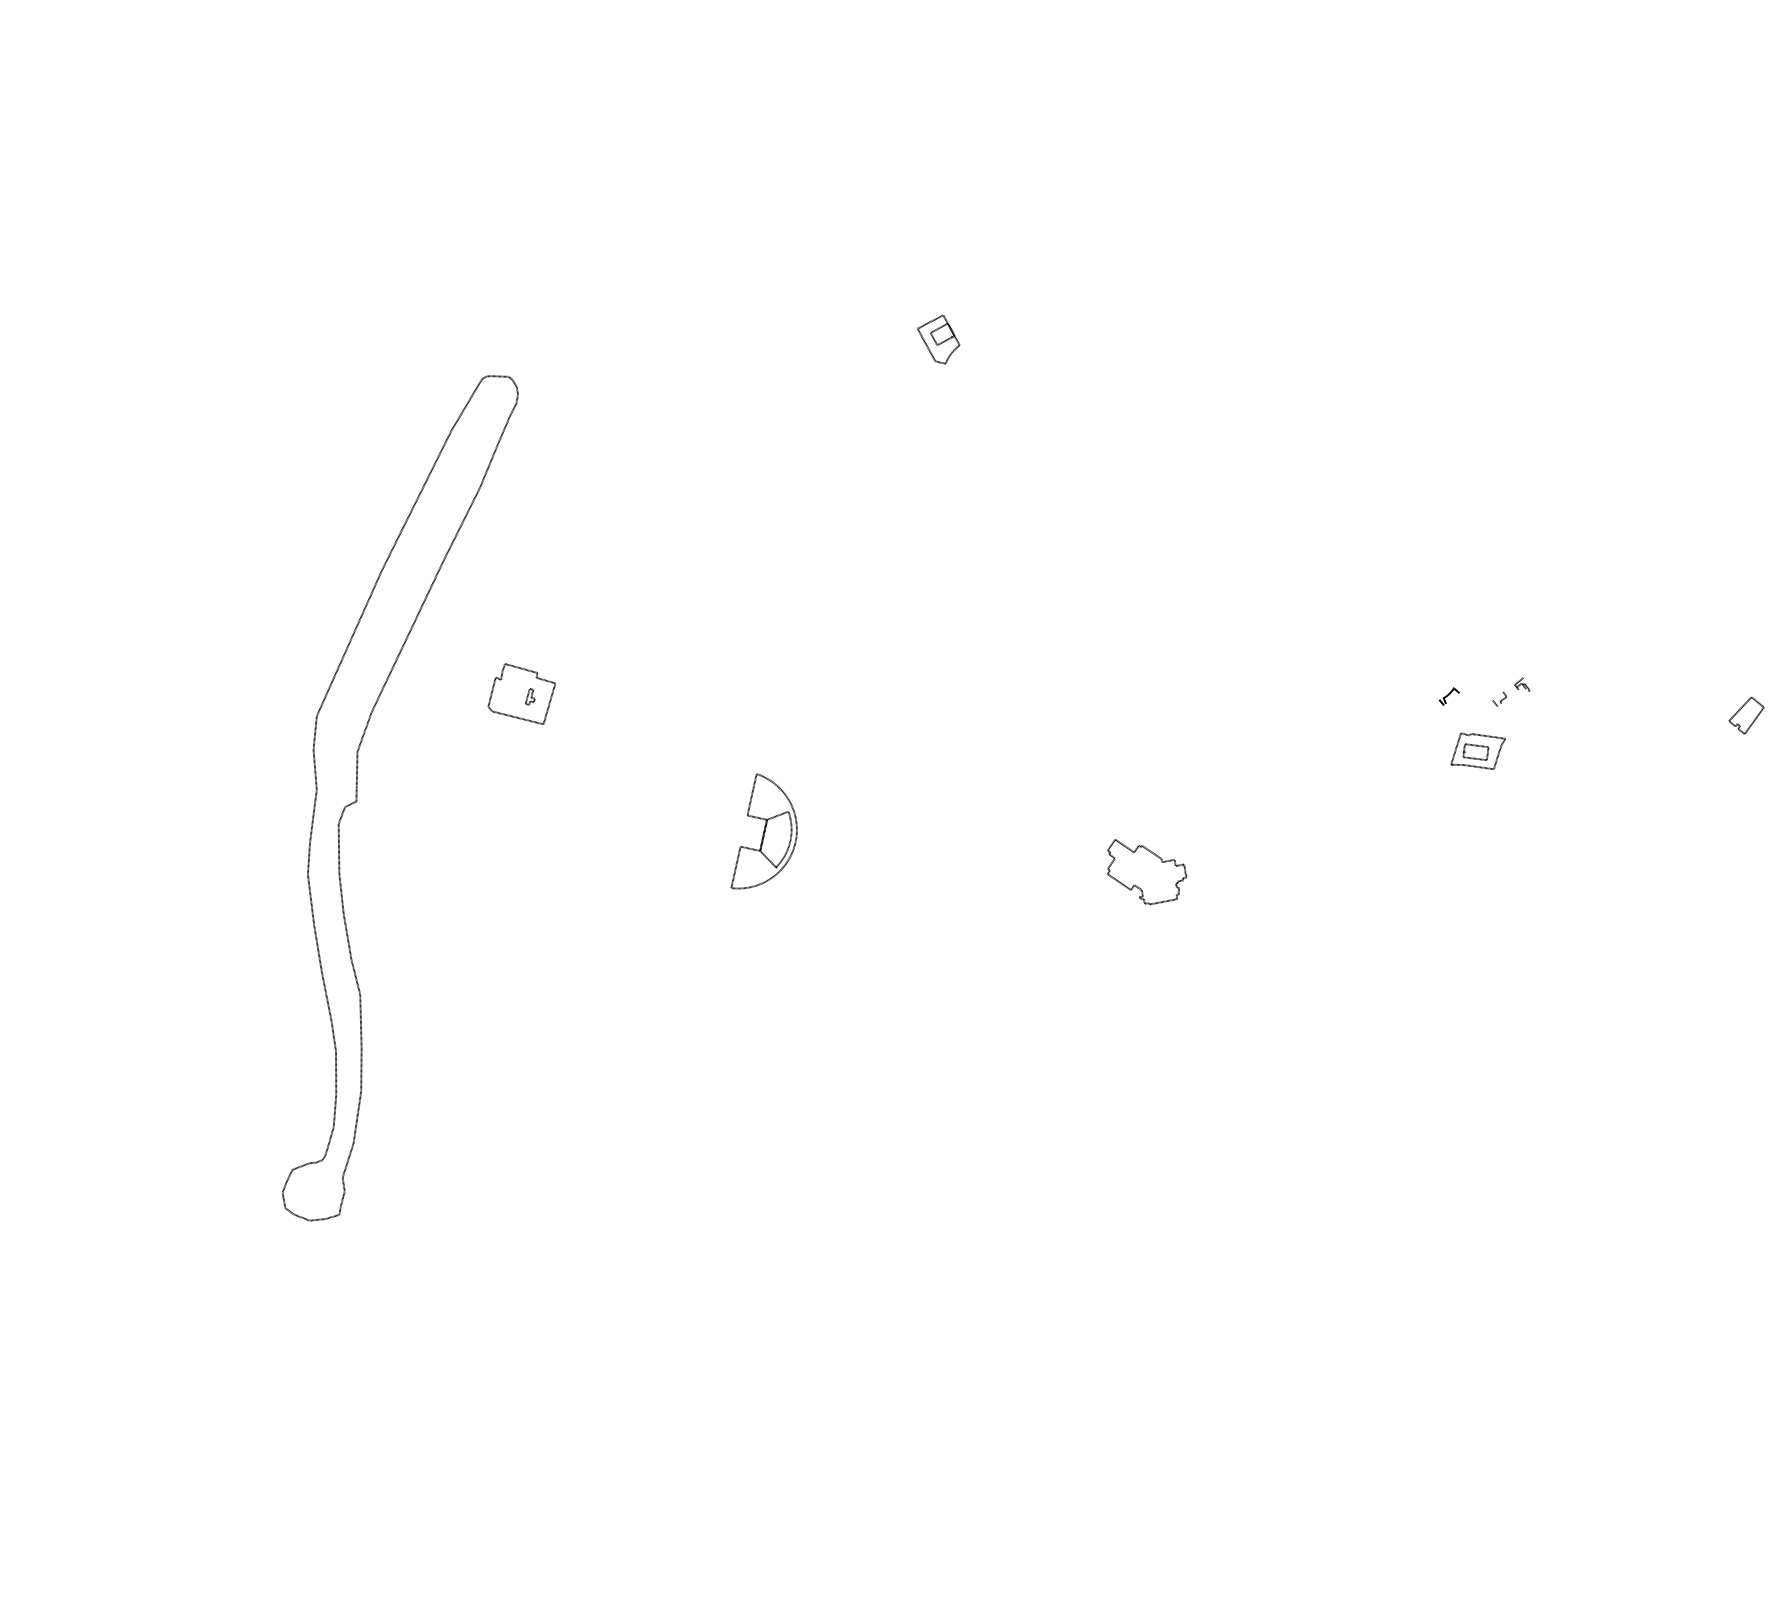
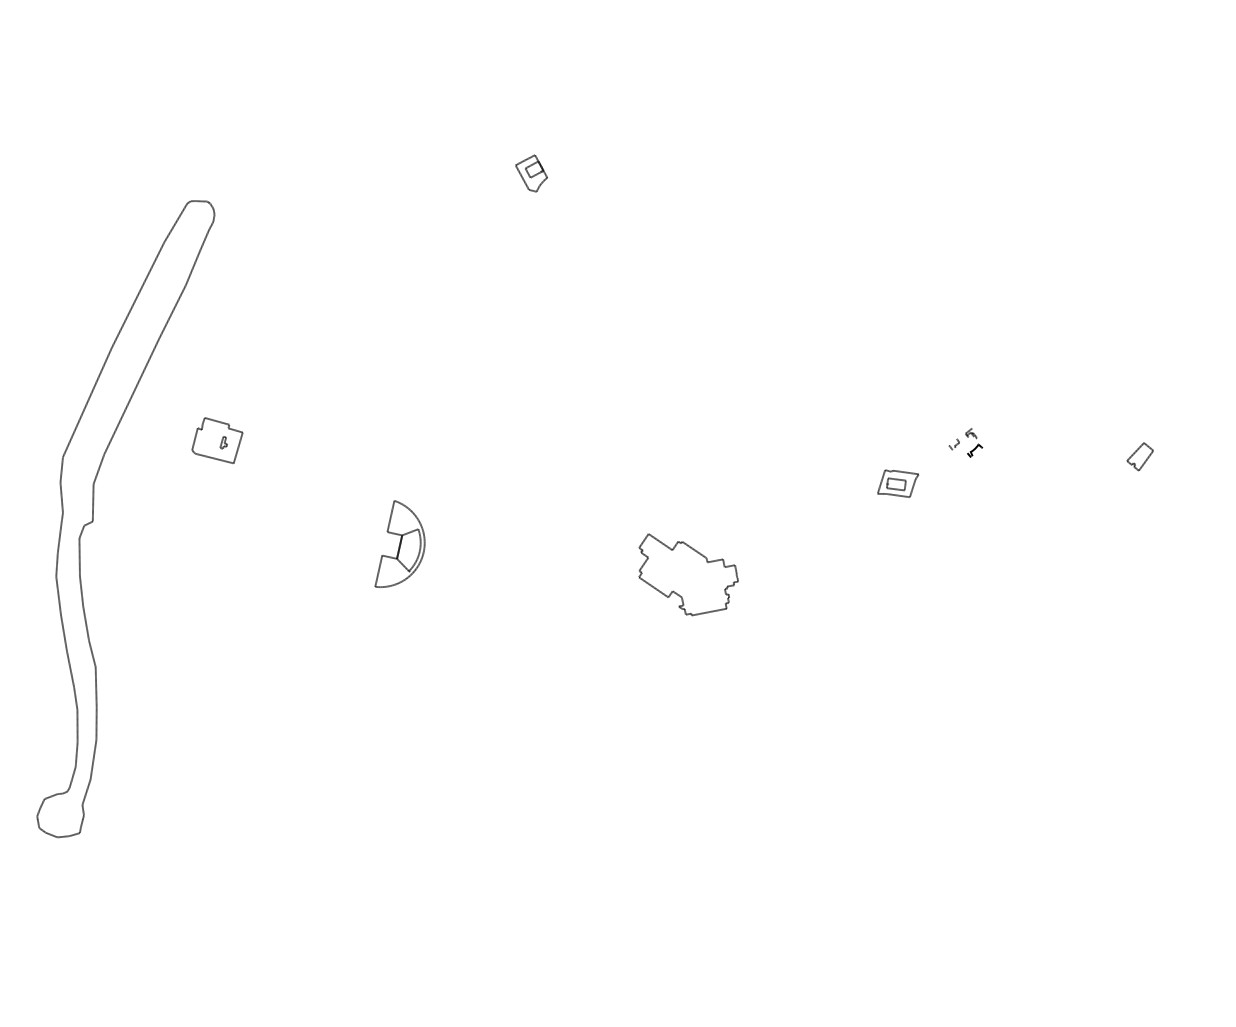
part: (1448, 696) -> (974, 450), moved
part: (1477, 750) -> (897, 483), moved
part: (1146, 871) -> (688, 574), size x1.67

